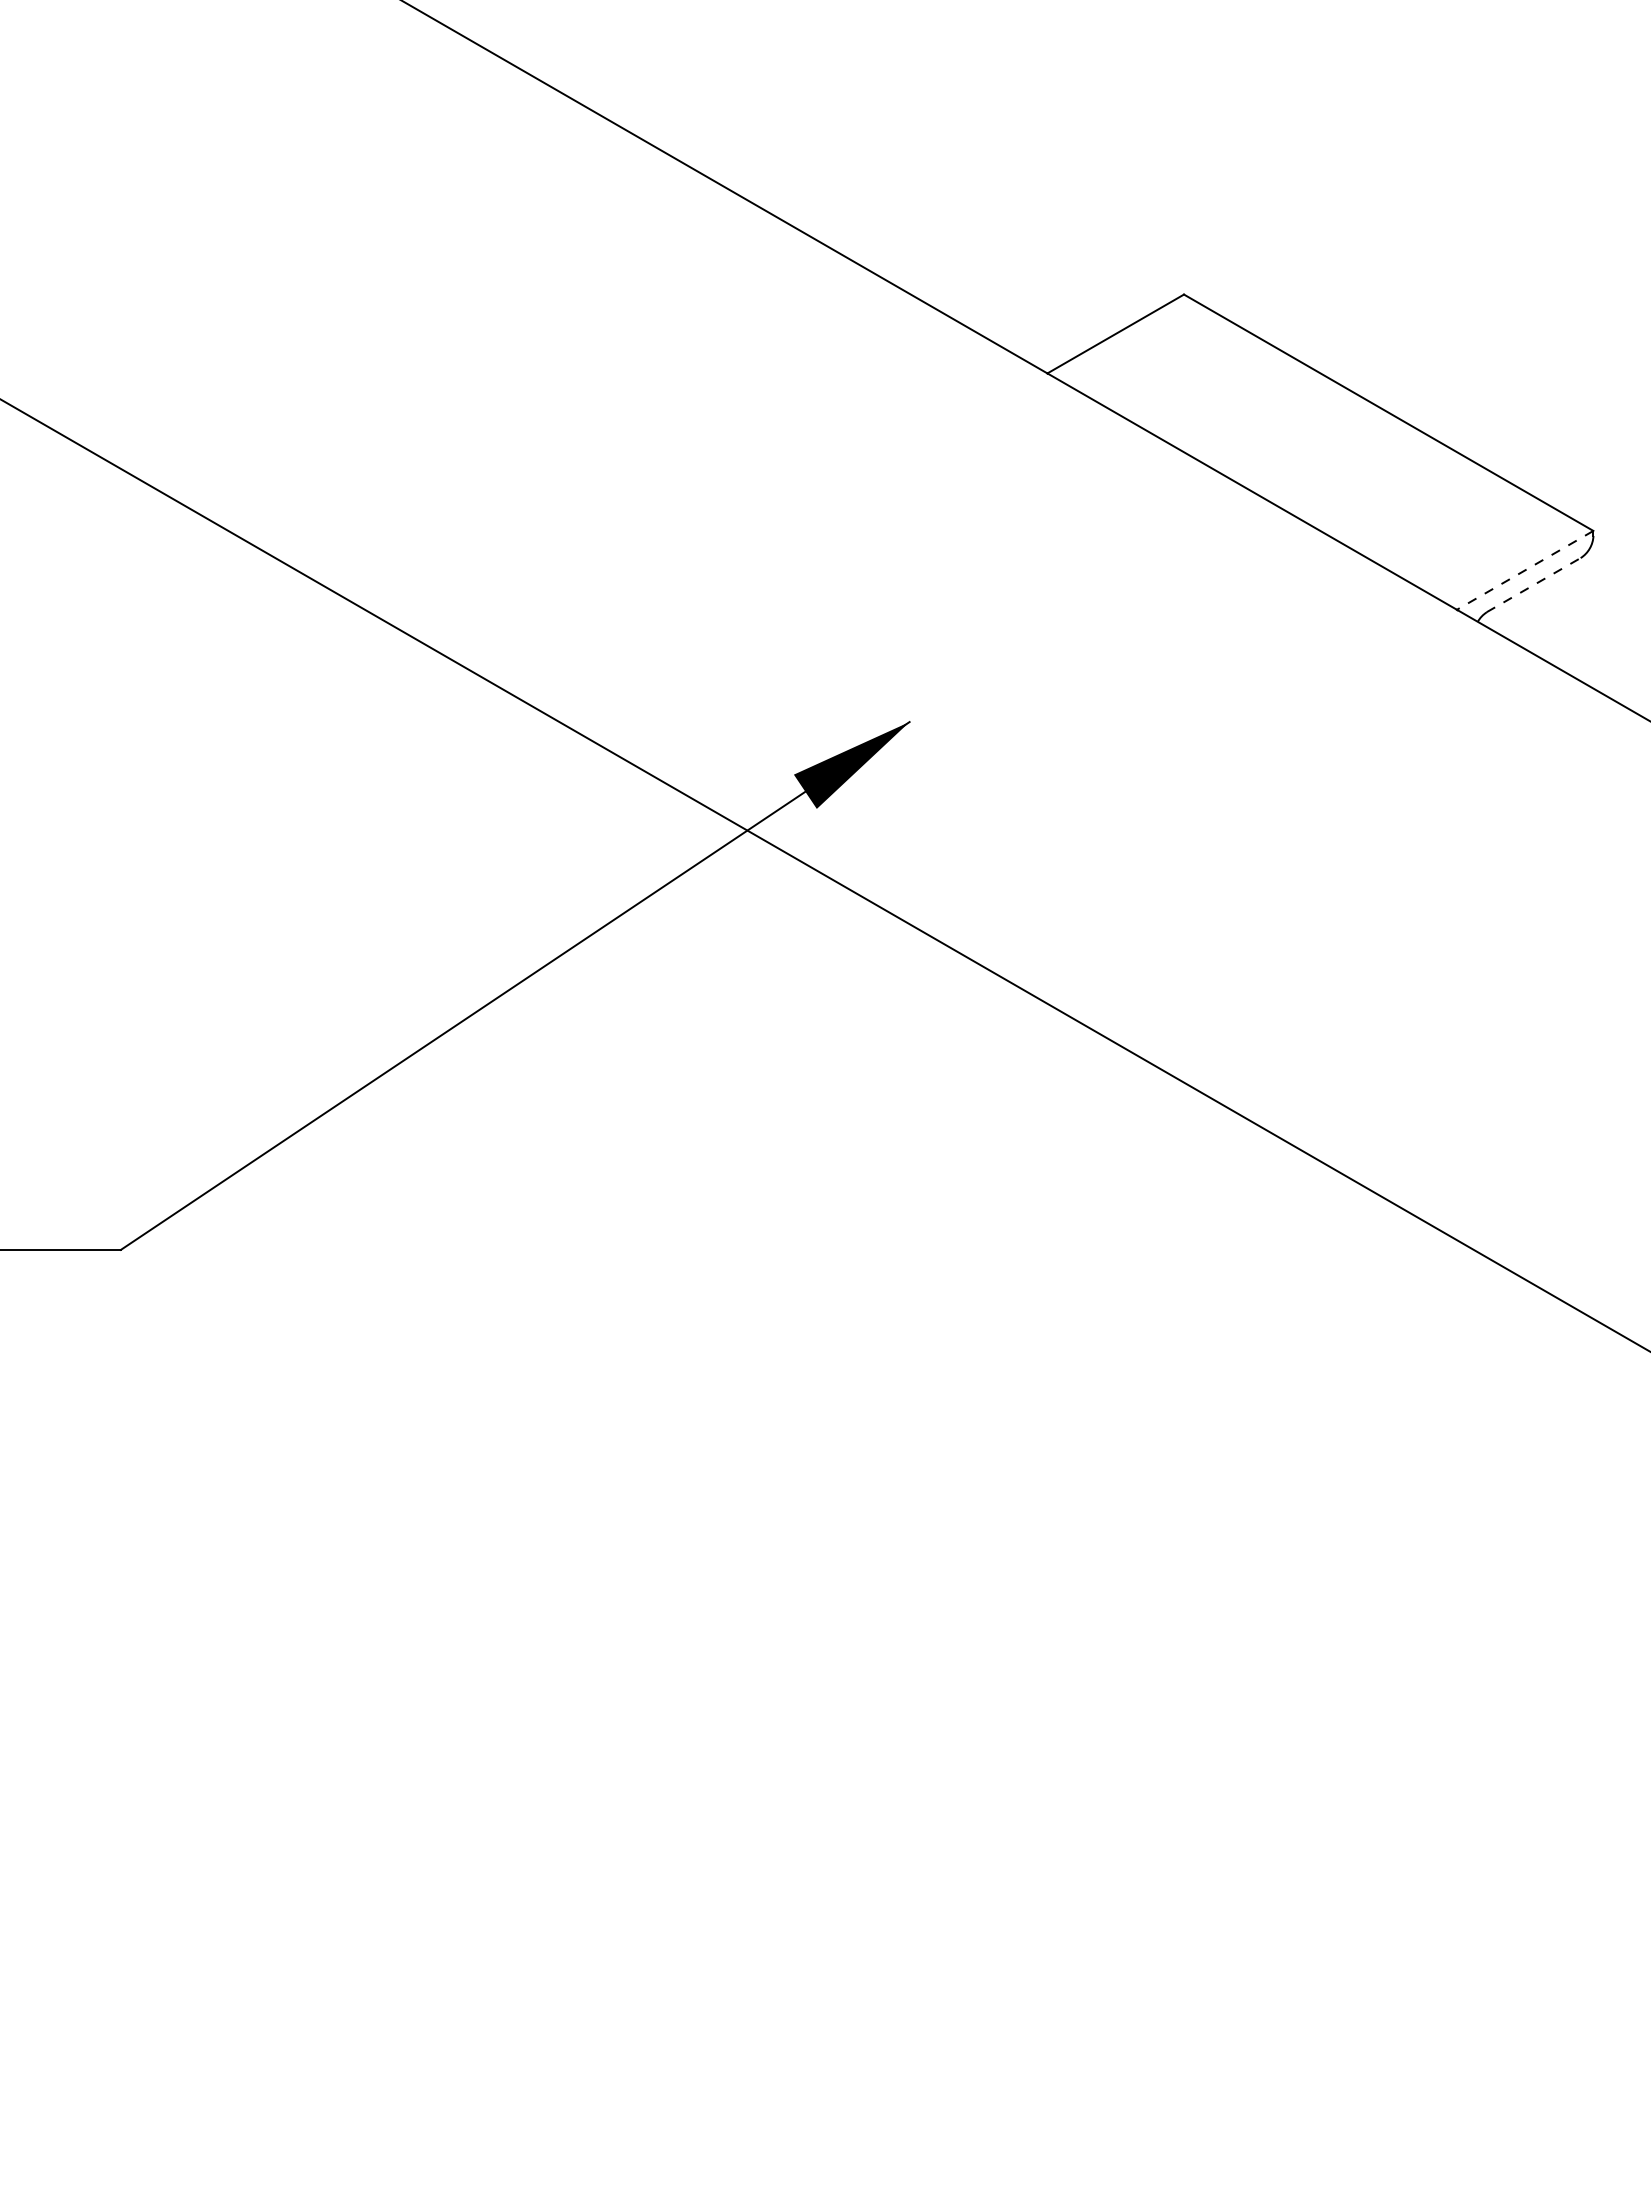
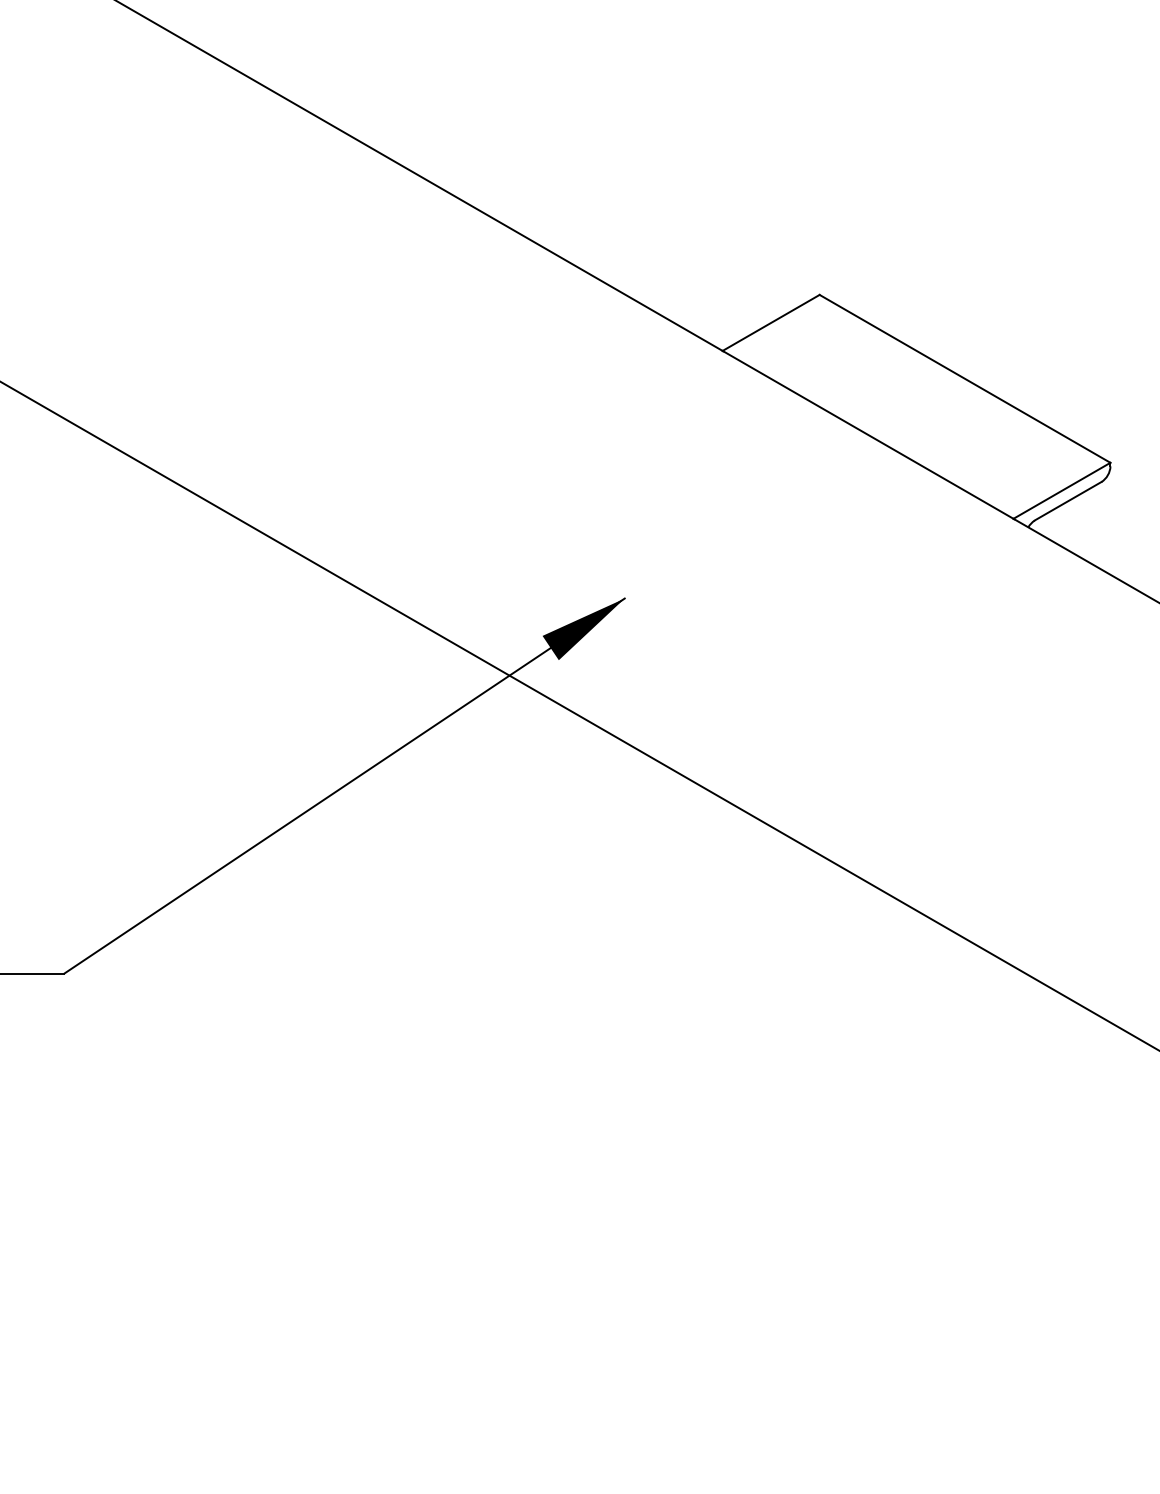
line: (1525, 570) -> (1062, 490), dashed -> solid
line: (1534, 584) -> (1068, 500), dashed -> solid

